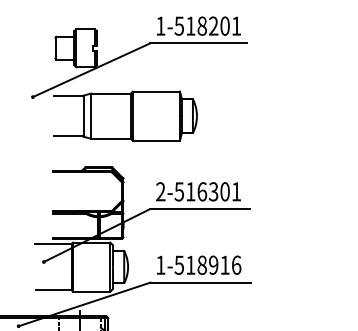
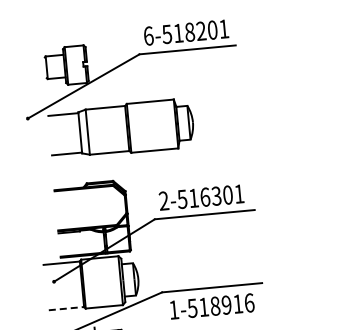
text: (160, 25) -> (148, 35), 1-518201 -> 6-518201
text: (199, 264) -> (212, 305), moved
line: (53, 289) -> (66, 308), solid -> dashed

